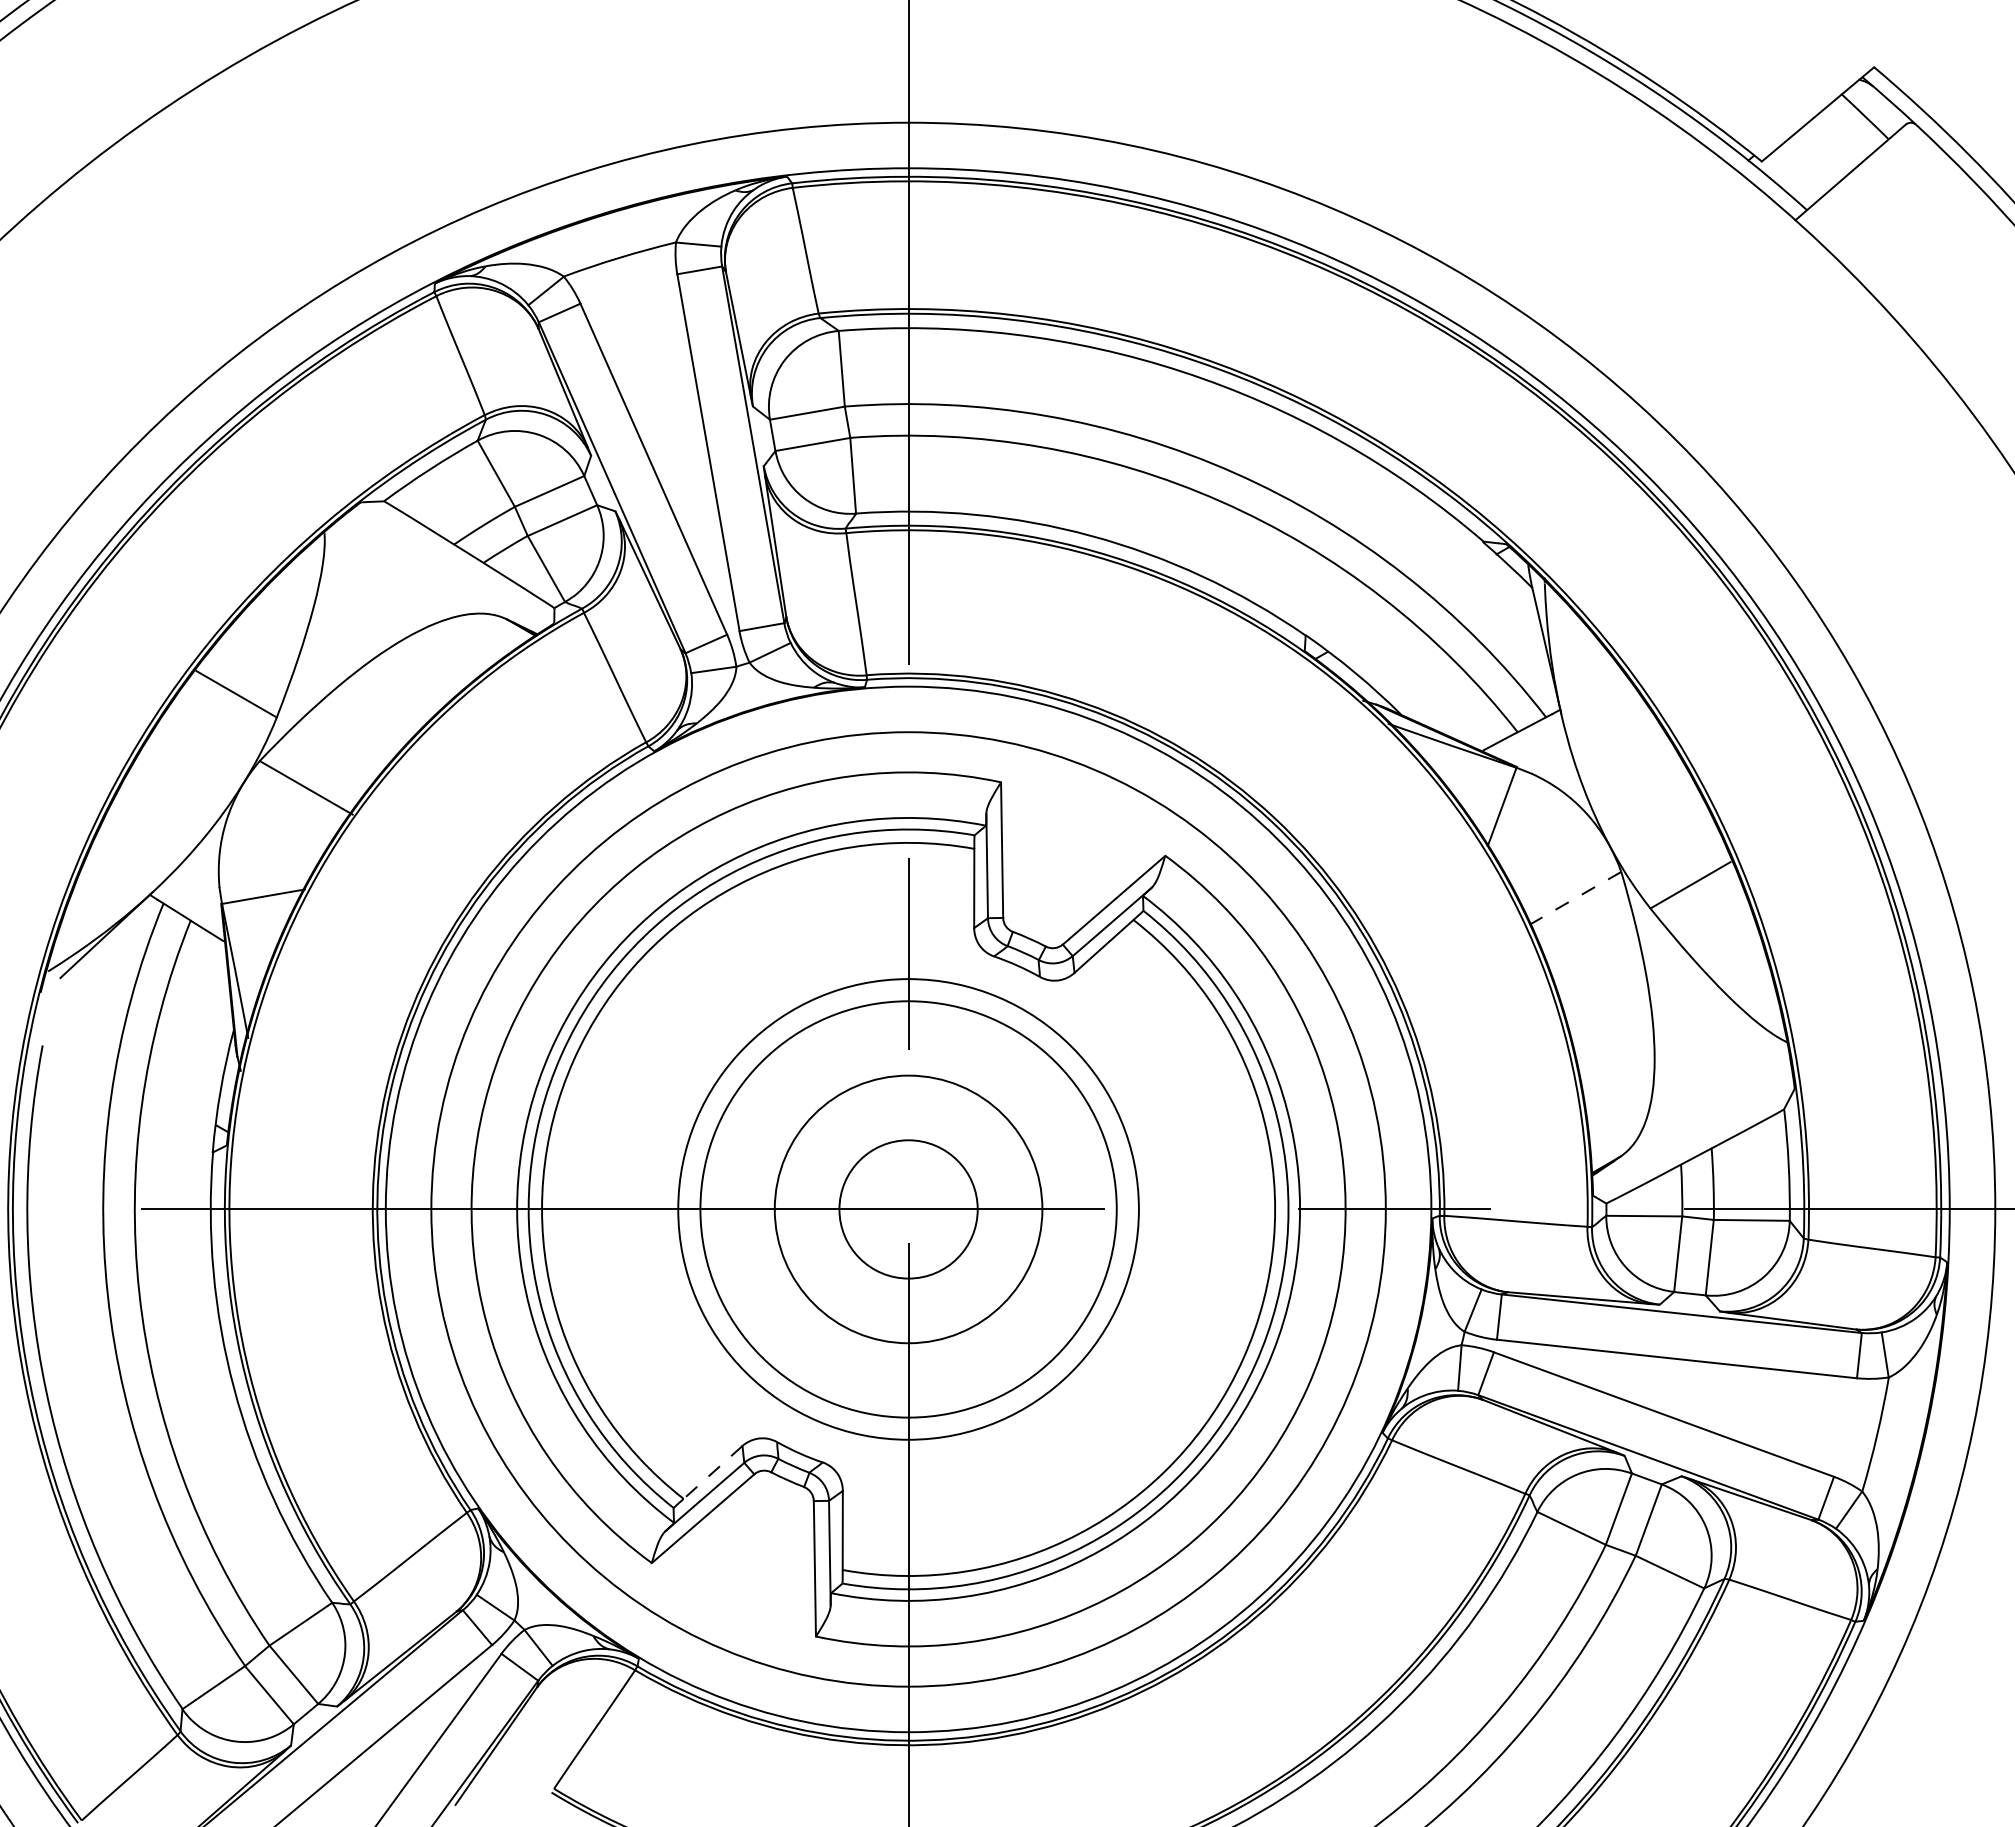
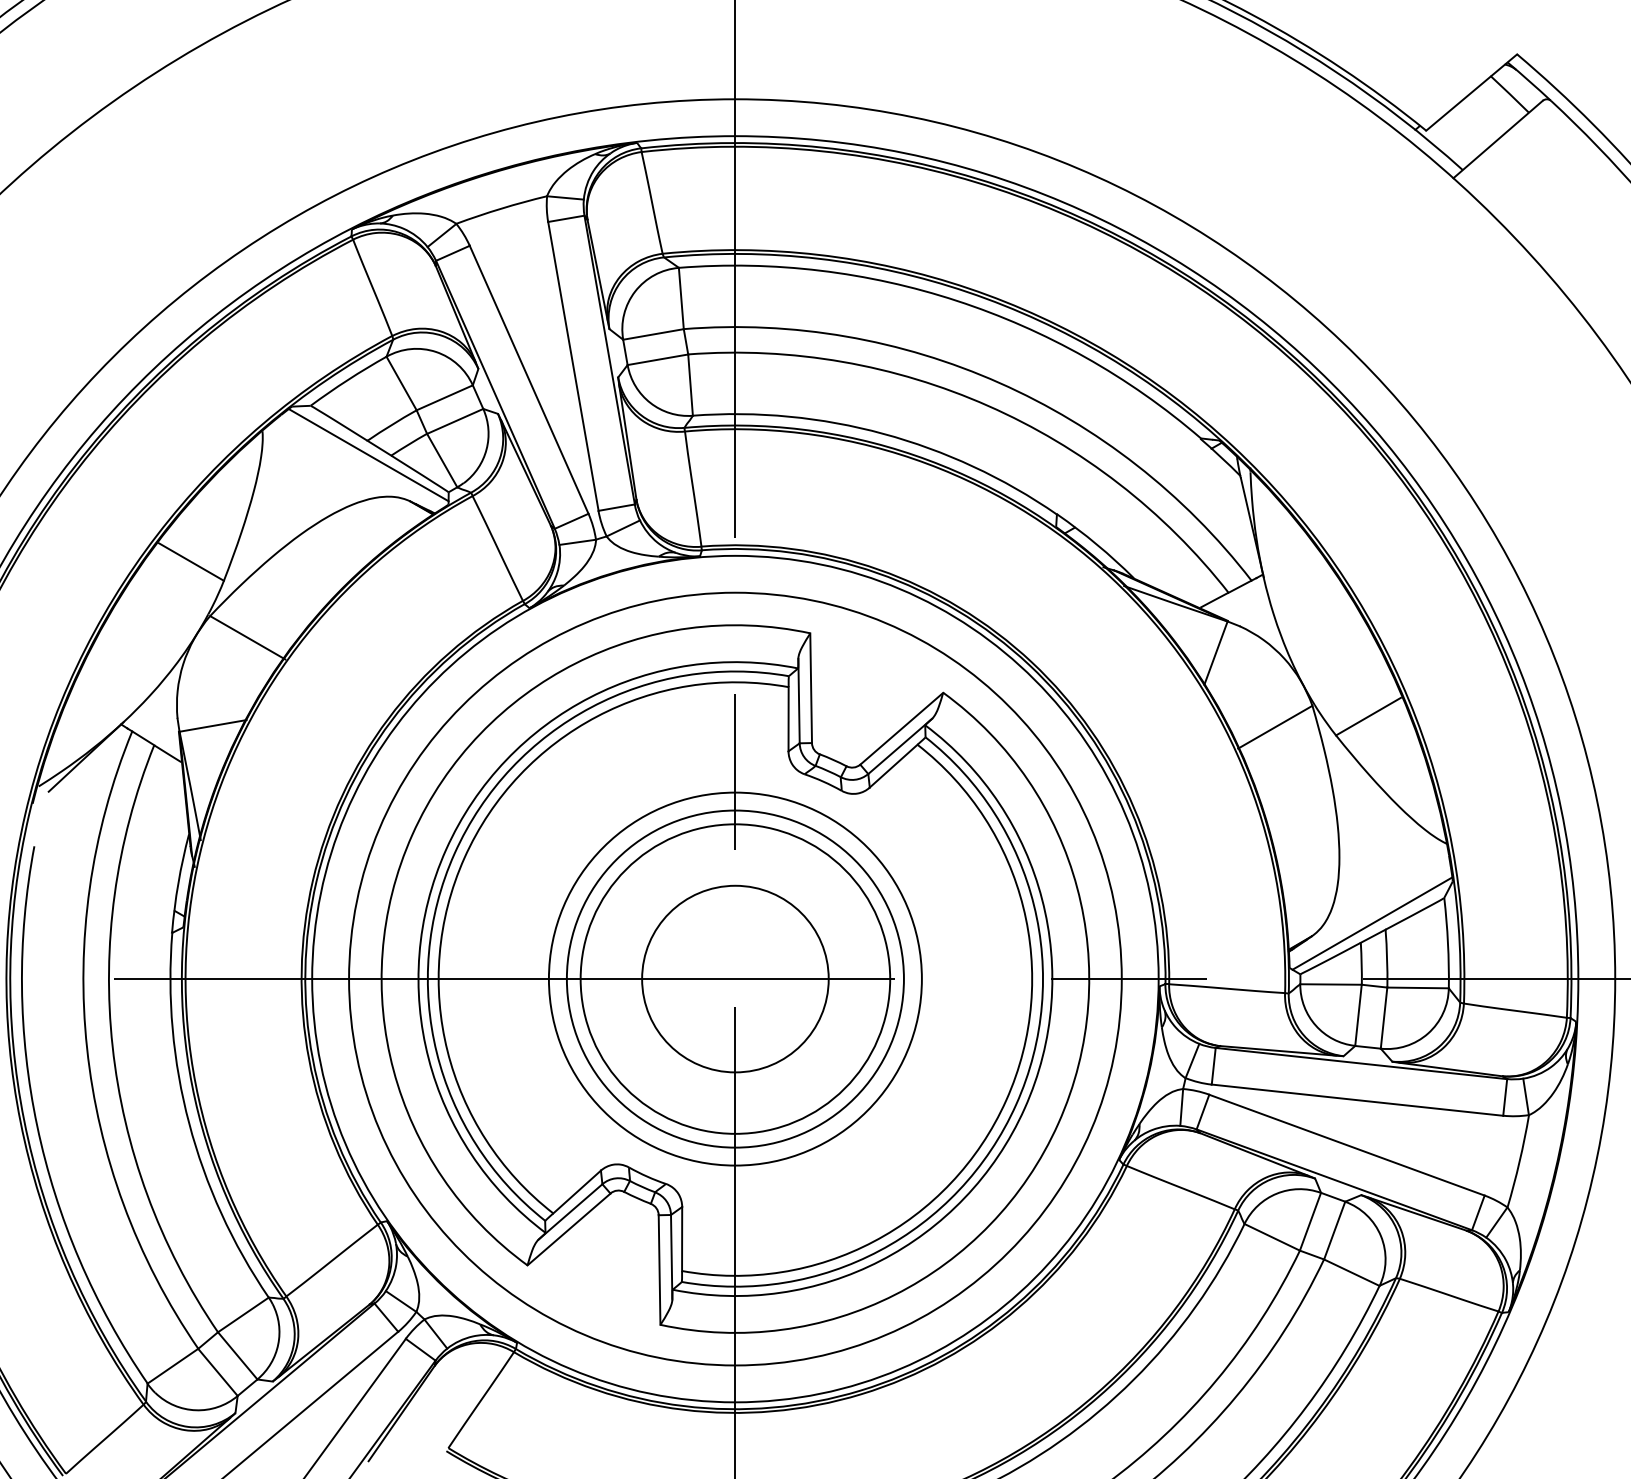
line: (455, 562) -> (368, 455), added
line: (1575, 898) -> (1275, 727), dashed -> solid
line: (1695, 1140) -> (1372, 923), added
circle: (908, 1209) -> (735, 979), size x1.43
circle: (908, 1209) -> (735, 979), size x1.67
line: (713, 1472) -> (577, 1192), dashed -> solid

